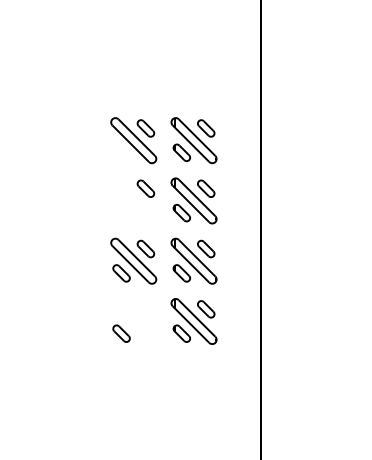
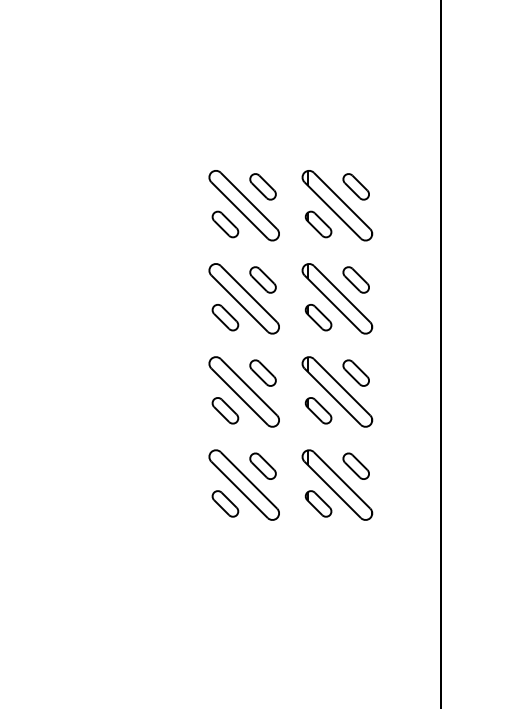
part: (121, 152) -> (225, 223), added
part: (133, 200) -> (243, 298), added
part: (133, 321) -> (243, 485), added

